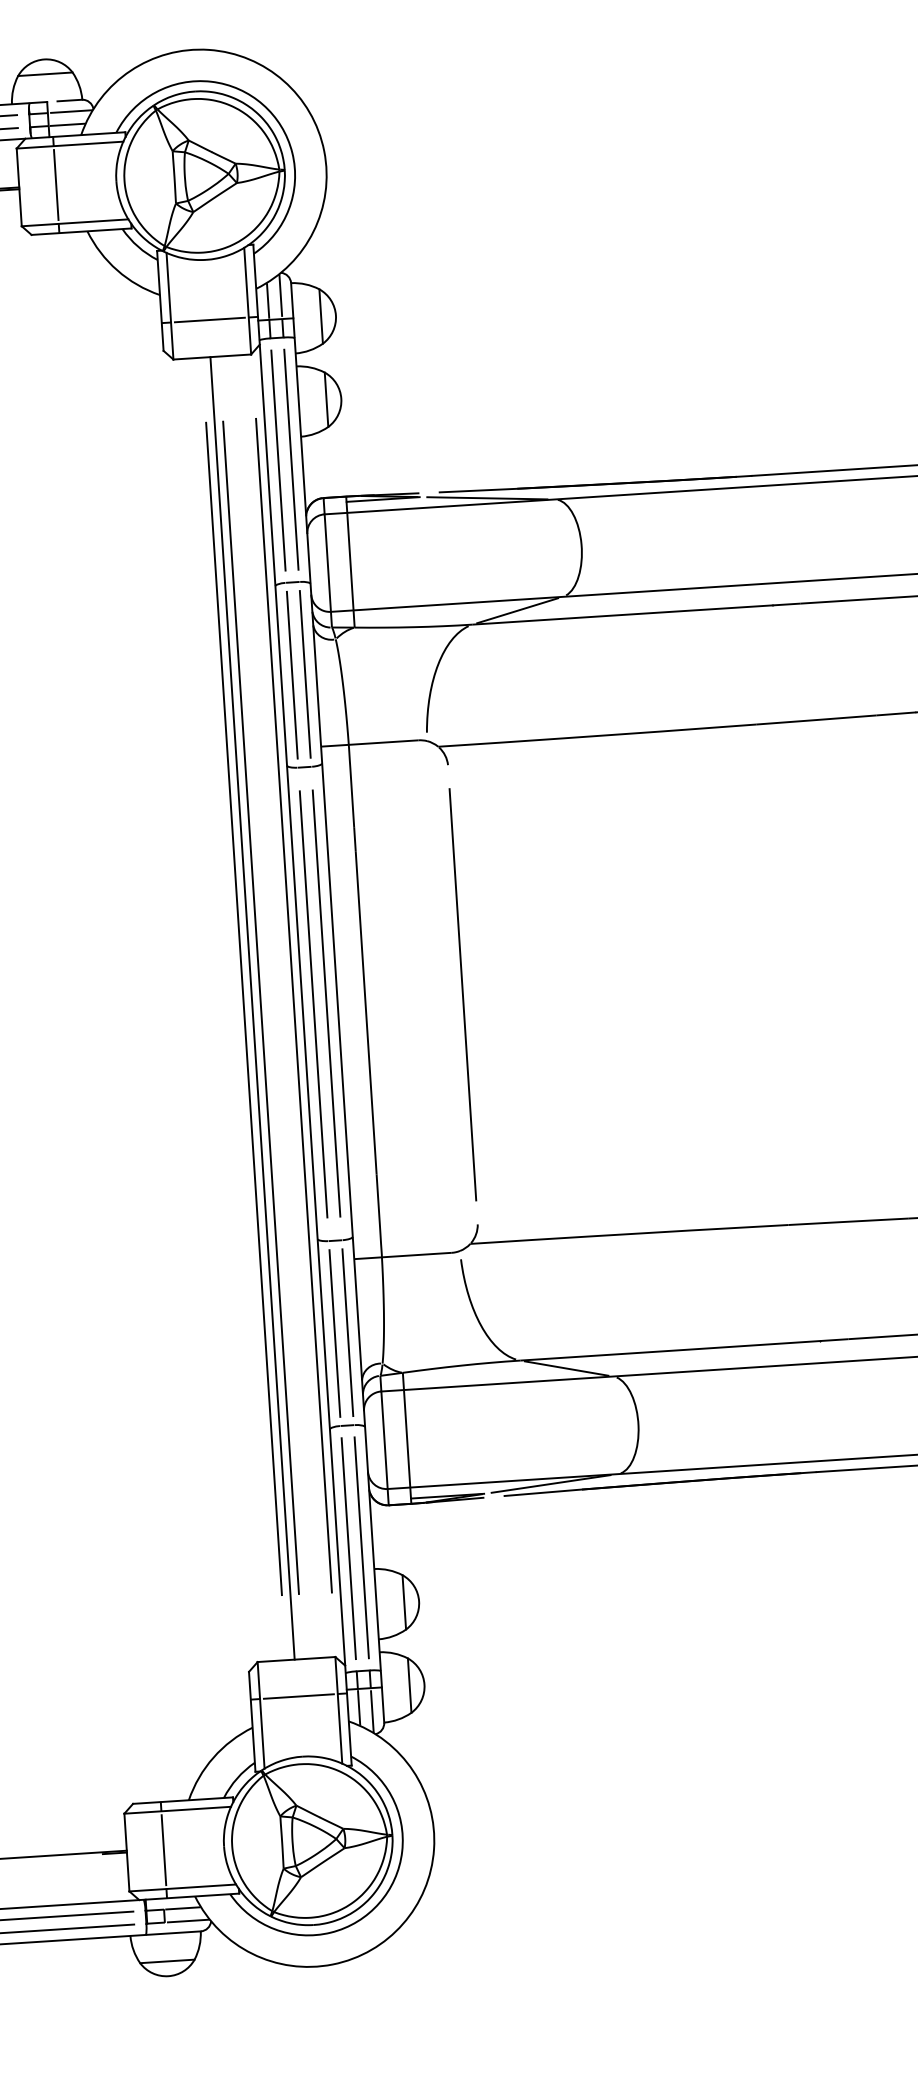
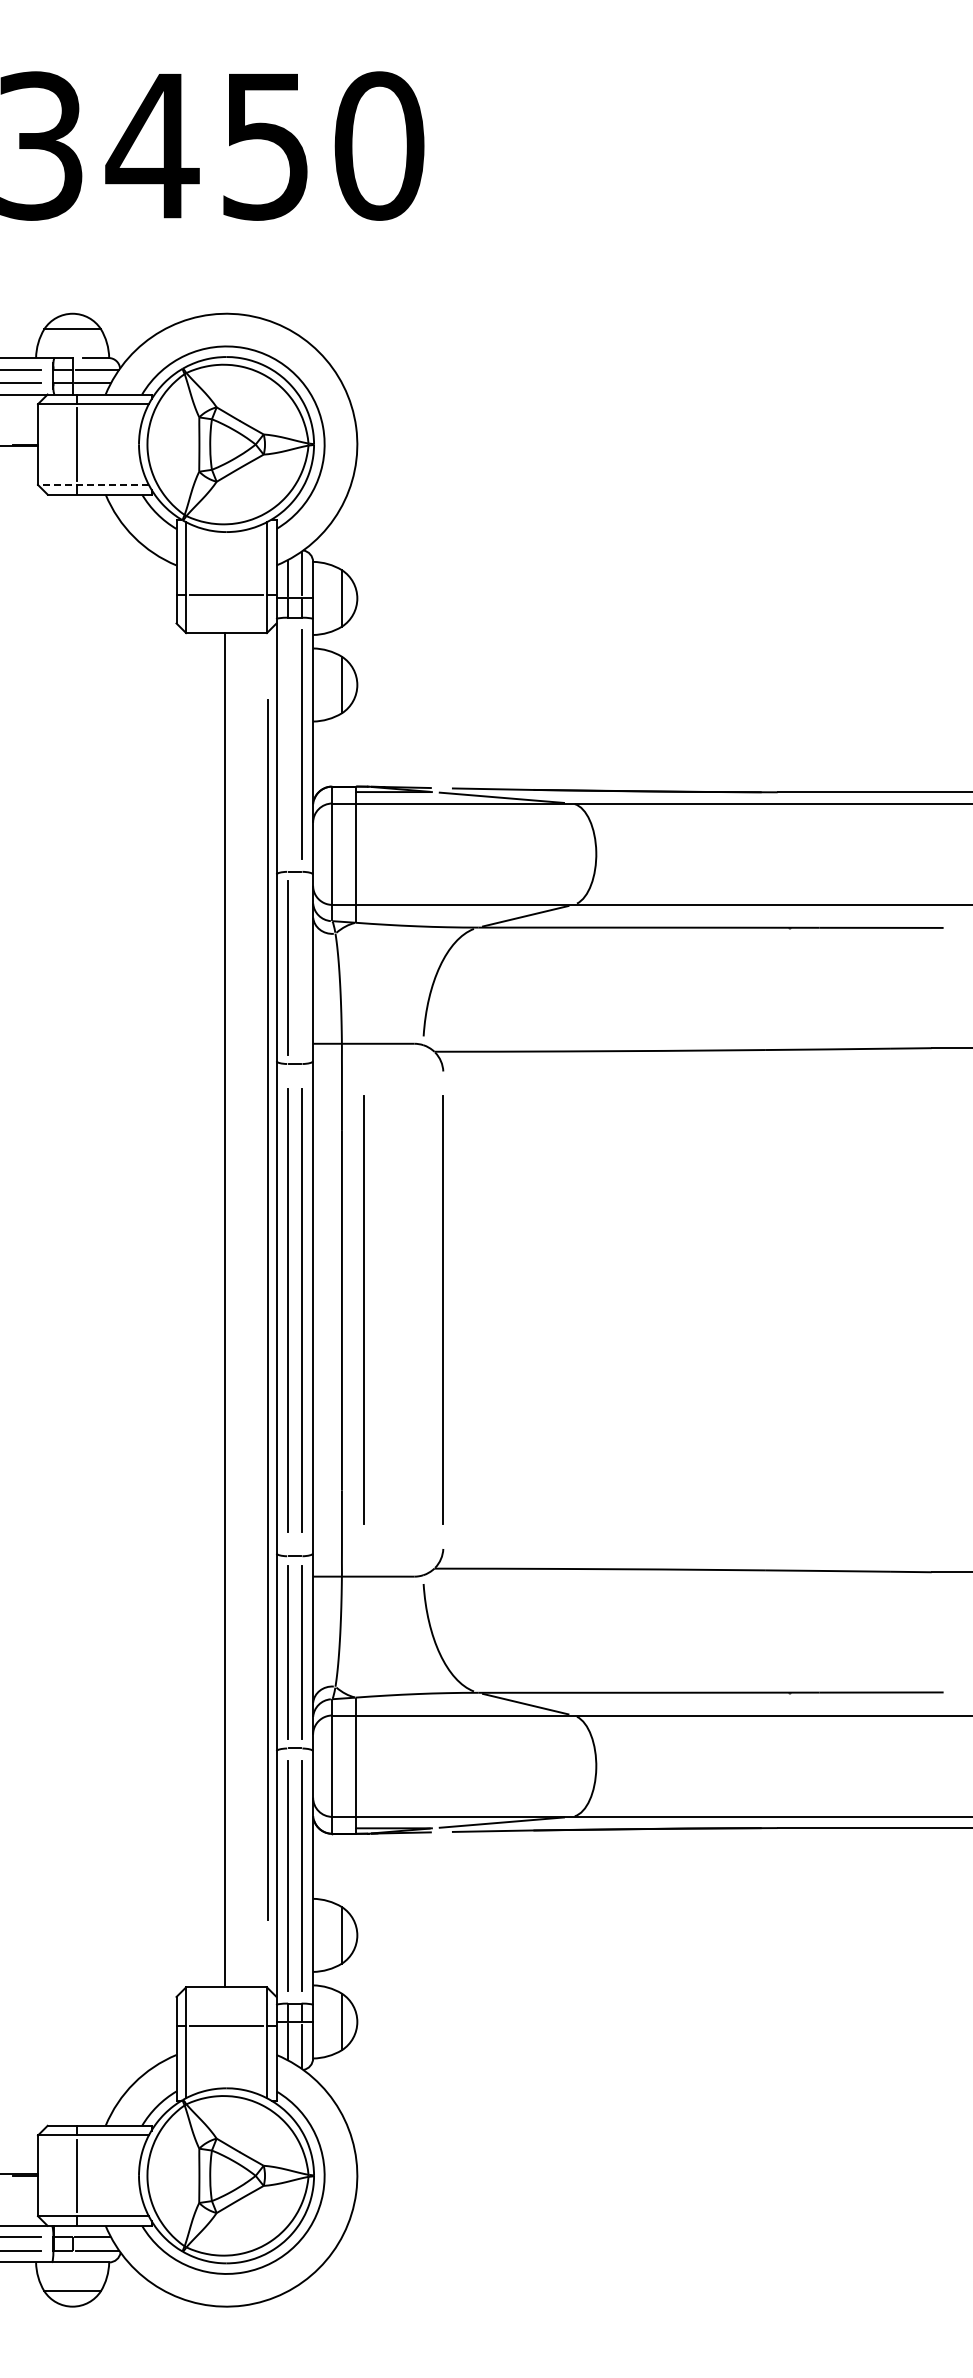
line: (74, 222) -> (92, 484), solid -> dashed
line: (278, 460) -> (288, 744), removed
line: (305, 673) -> (301, 967), removed
line: (386, 999) -> (363, 1309), added
line: (261, 1007) -> (233, 1309), removed
line: (243, 1008) -> (215, 1309), removed

